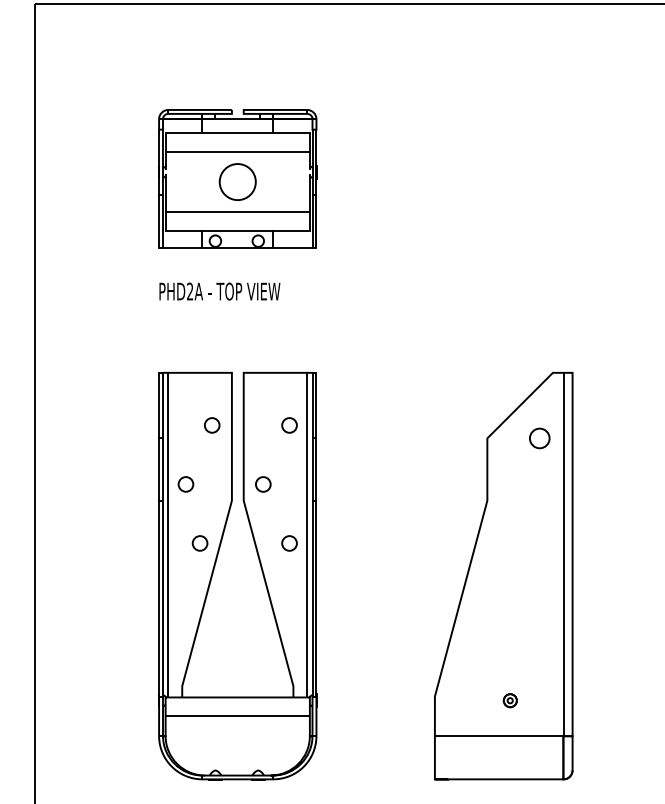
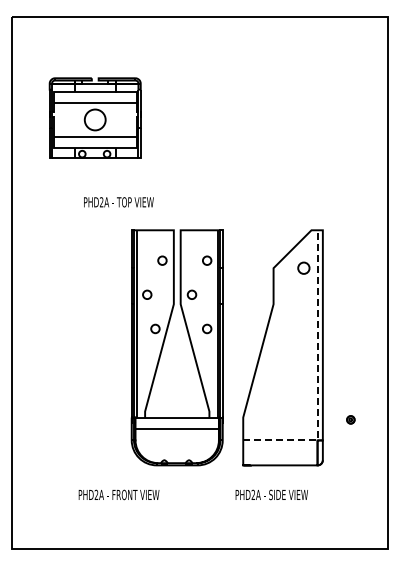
part: (236, 177) -> (94, 117), moved
text: (219, 291) -> (118, 202), moved
part: (215, 568) -> (164, 343), moved
line: (563, 618) -> (317, 372), solid -> dashed
part: (509, 700) -> (350, 419), moved

